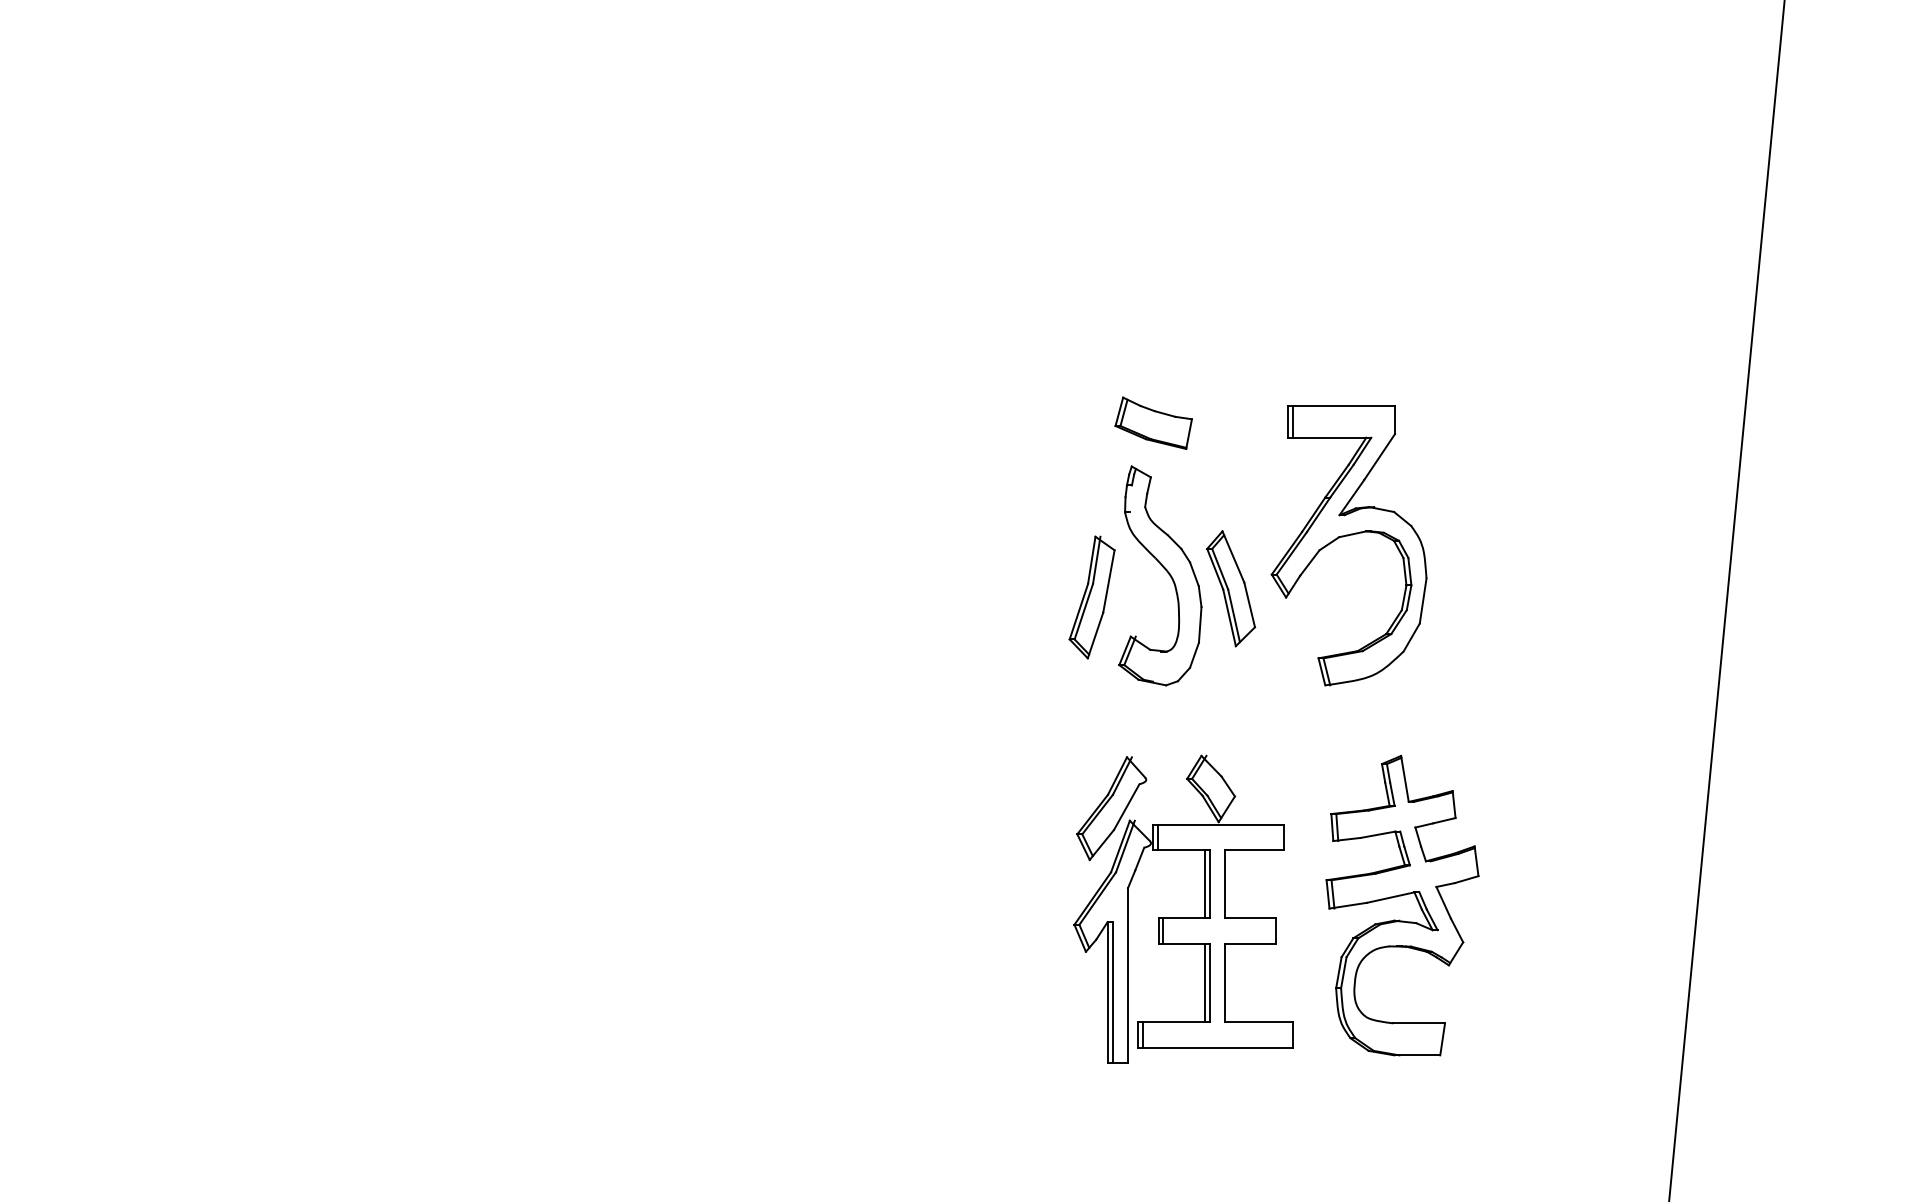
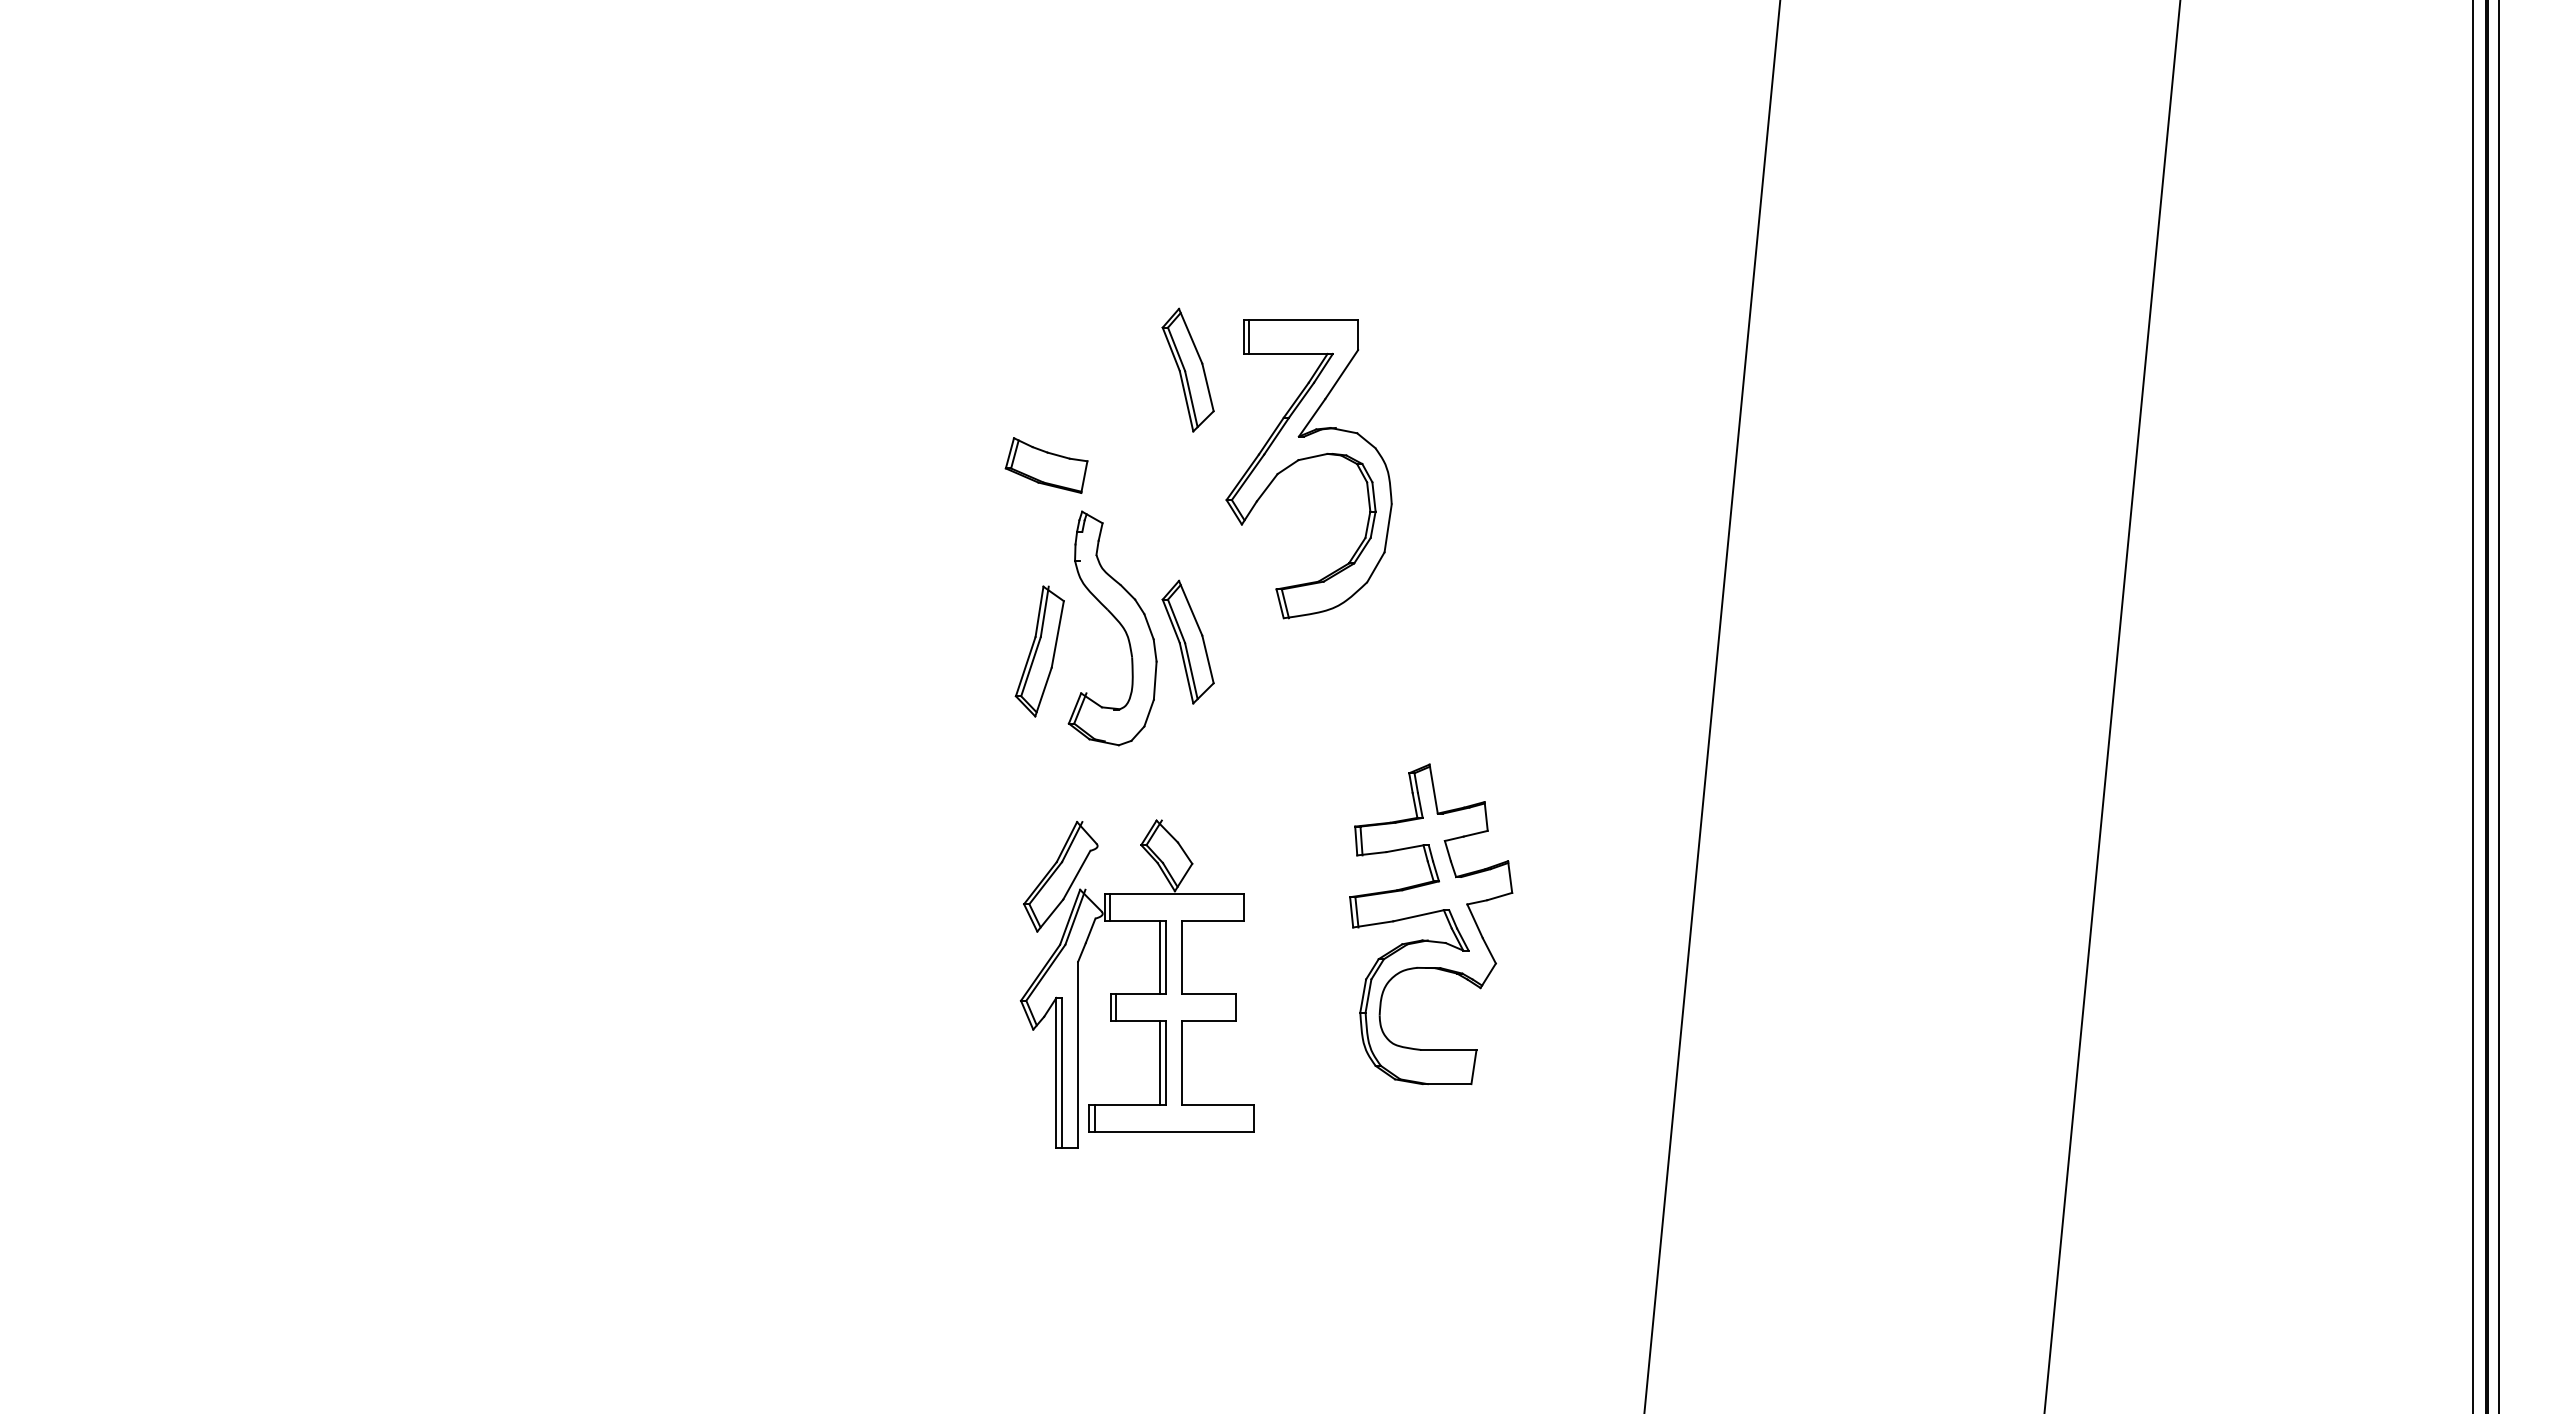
part: (1230, 333) -> (1187, 369), added
part: (1153, 423) -> (1046, 465), moved
part: (1347, 536) -> (1307, 459), moved
part: (1401, 896) -> (1430, 914), moved

